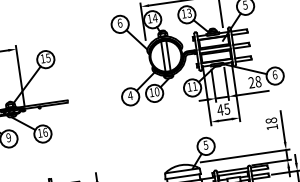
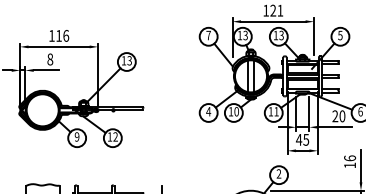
text: (155, 18) -> (245, 35), 14 -> 13
text: (119, 23) -> (208, 35), 6 -> 7
text: (48, 57) -> (129, 60), 15 -> 13
text: (258, 81) -> (342, 116), 28 -> 20
text: (270, 120) -> (349, 158), 18 -> 16
text: (45, 132) -> (115, 136), 16 -> 12
text: (205, 144) -> (278, 173), 5 -> 2

